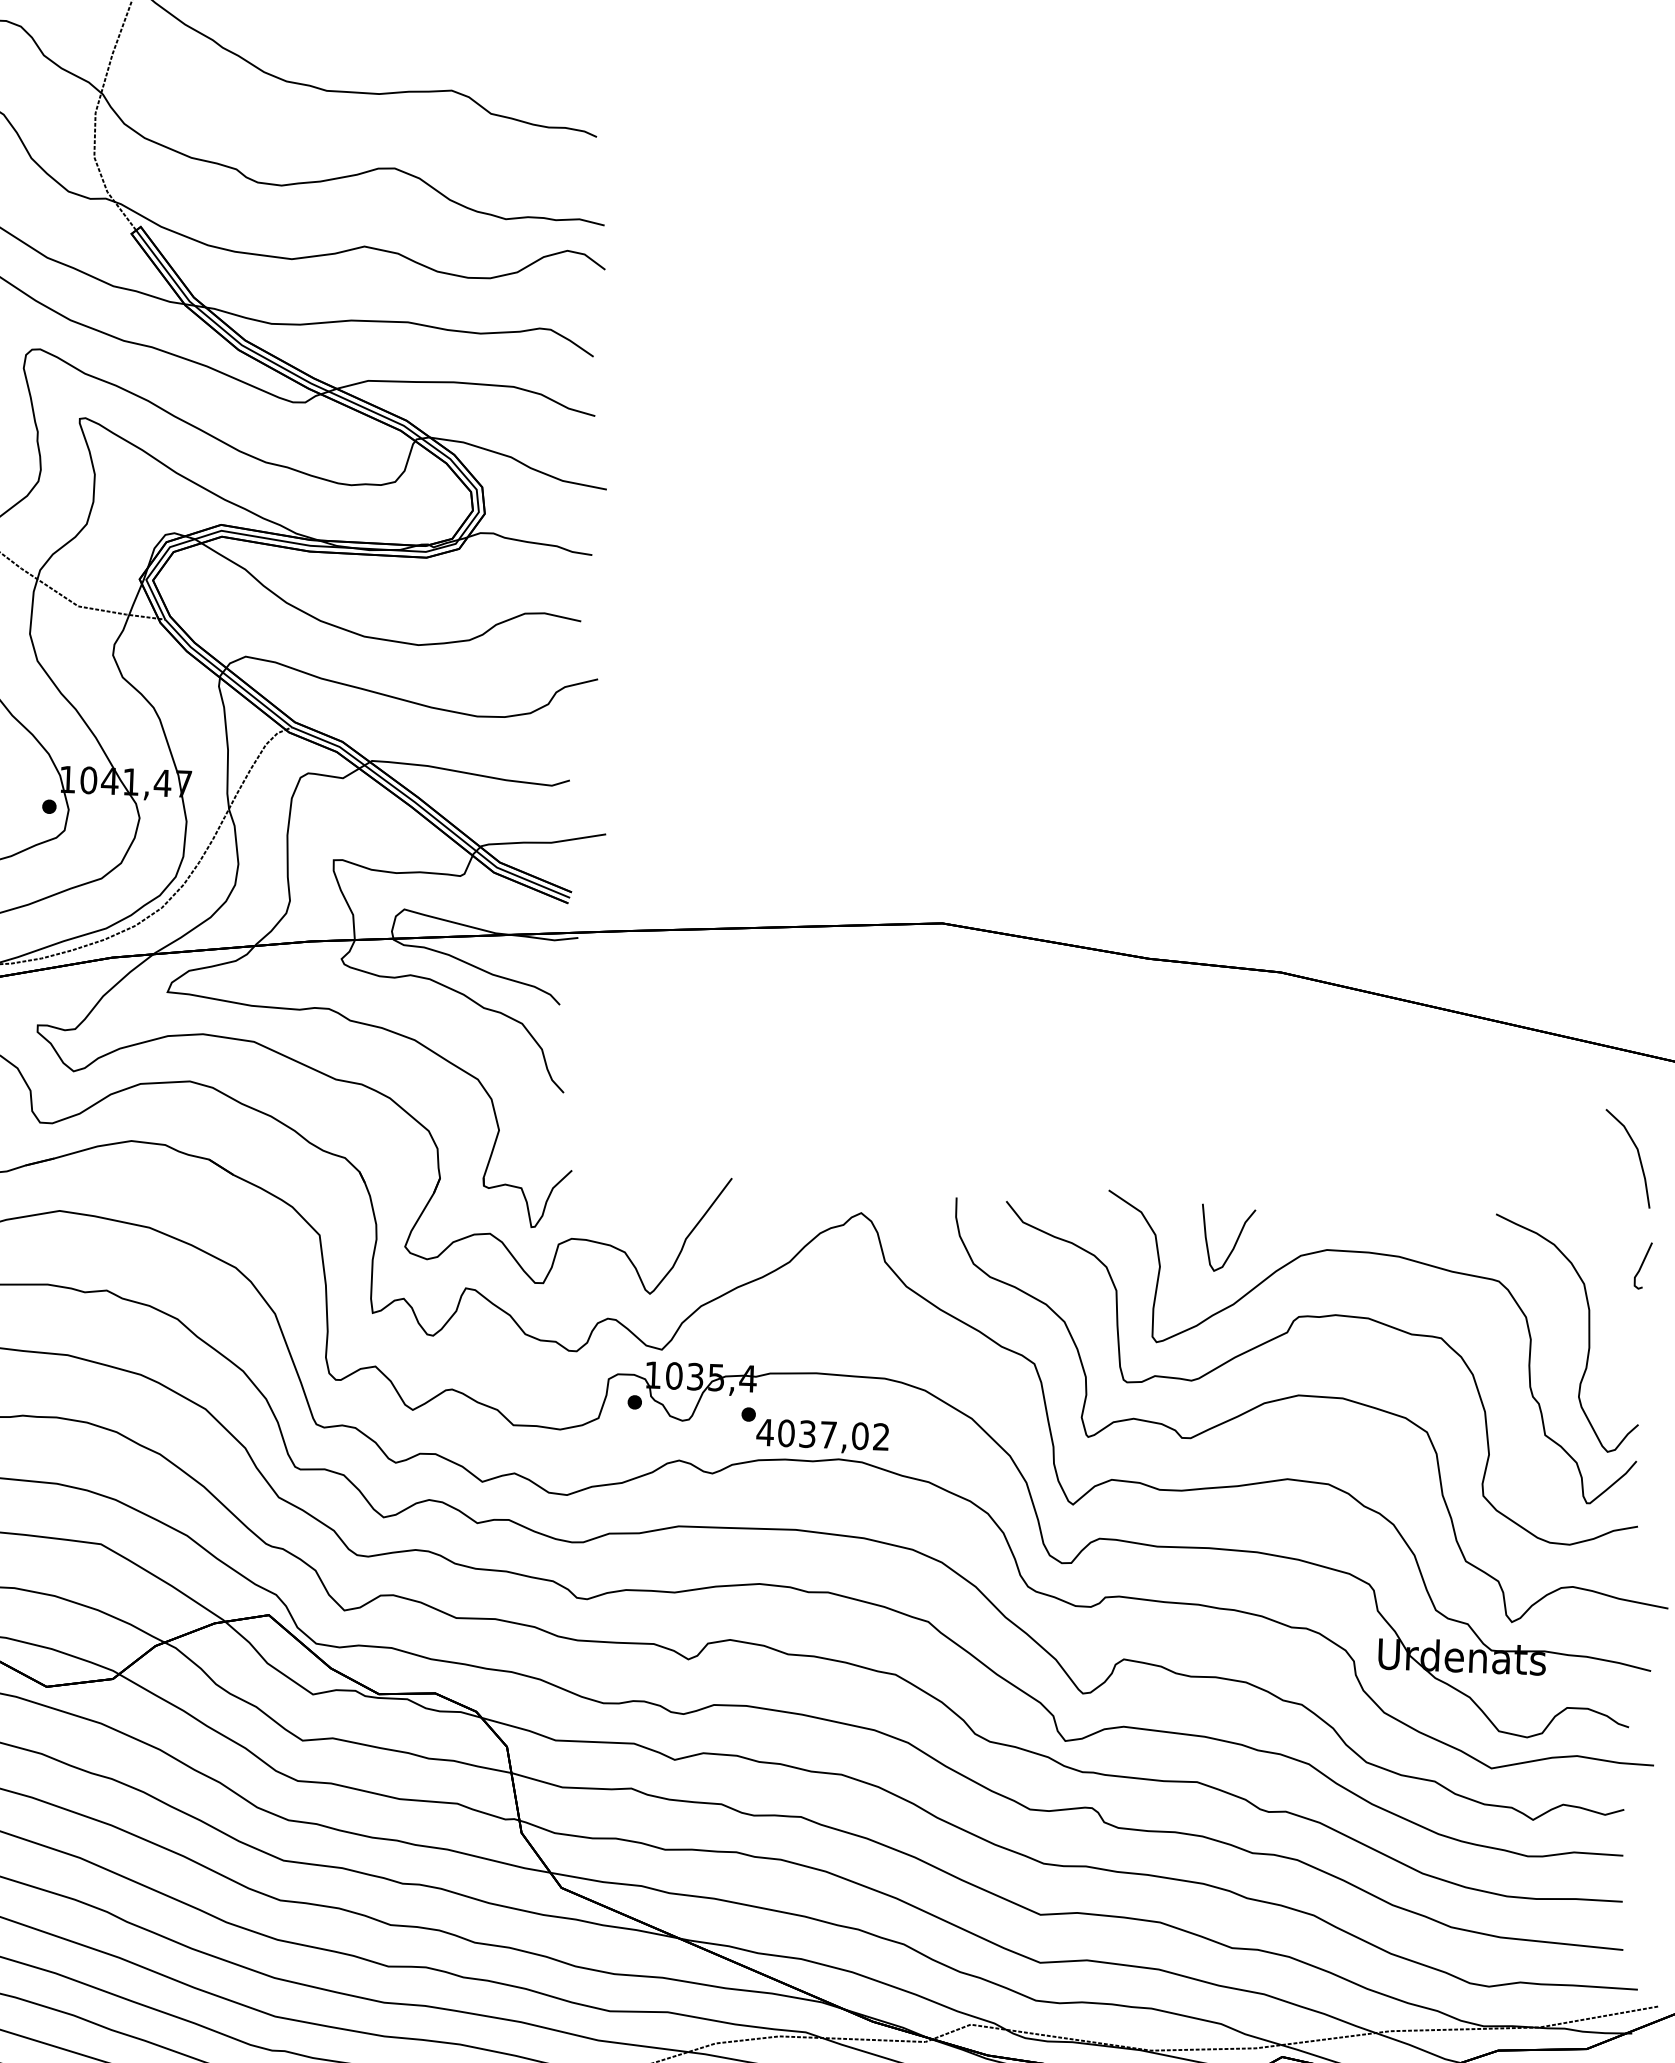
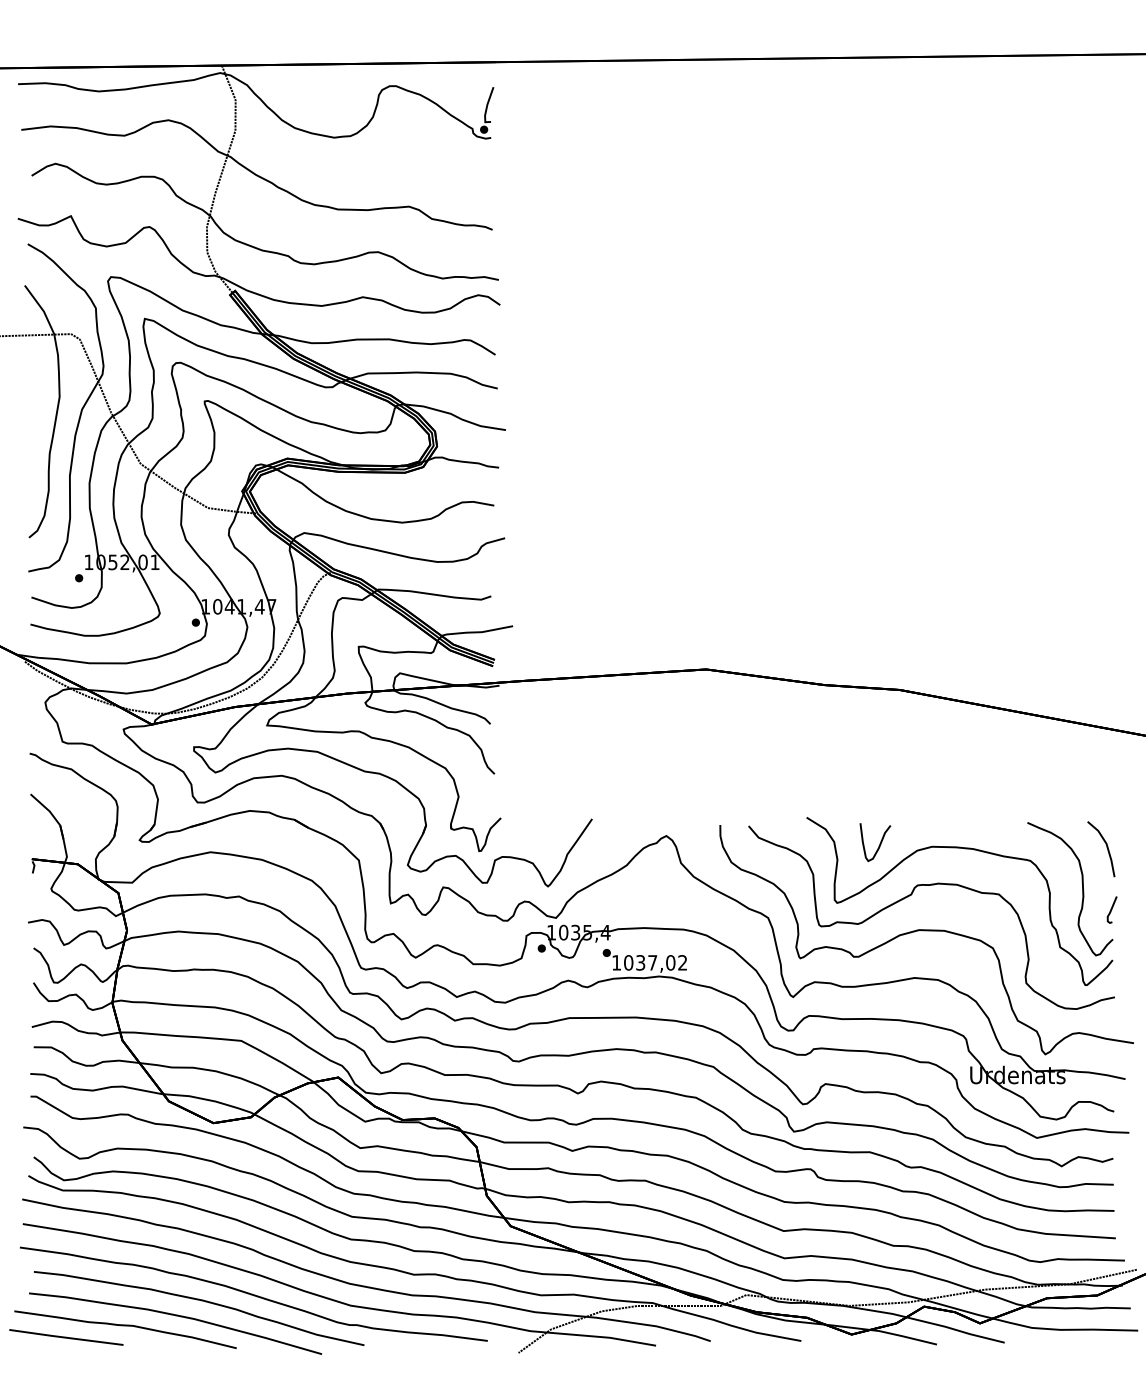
part: (1646, 1200) -> (1112, 872), moved
text: (765, 1431) -> (616, 962), 4037,02 -> 1037,02

